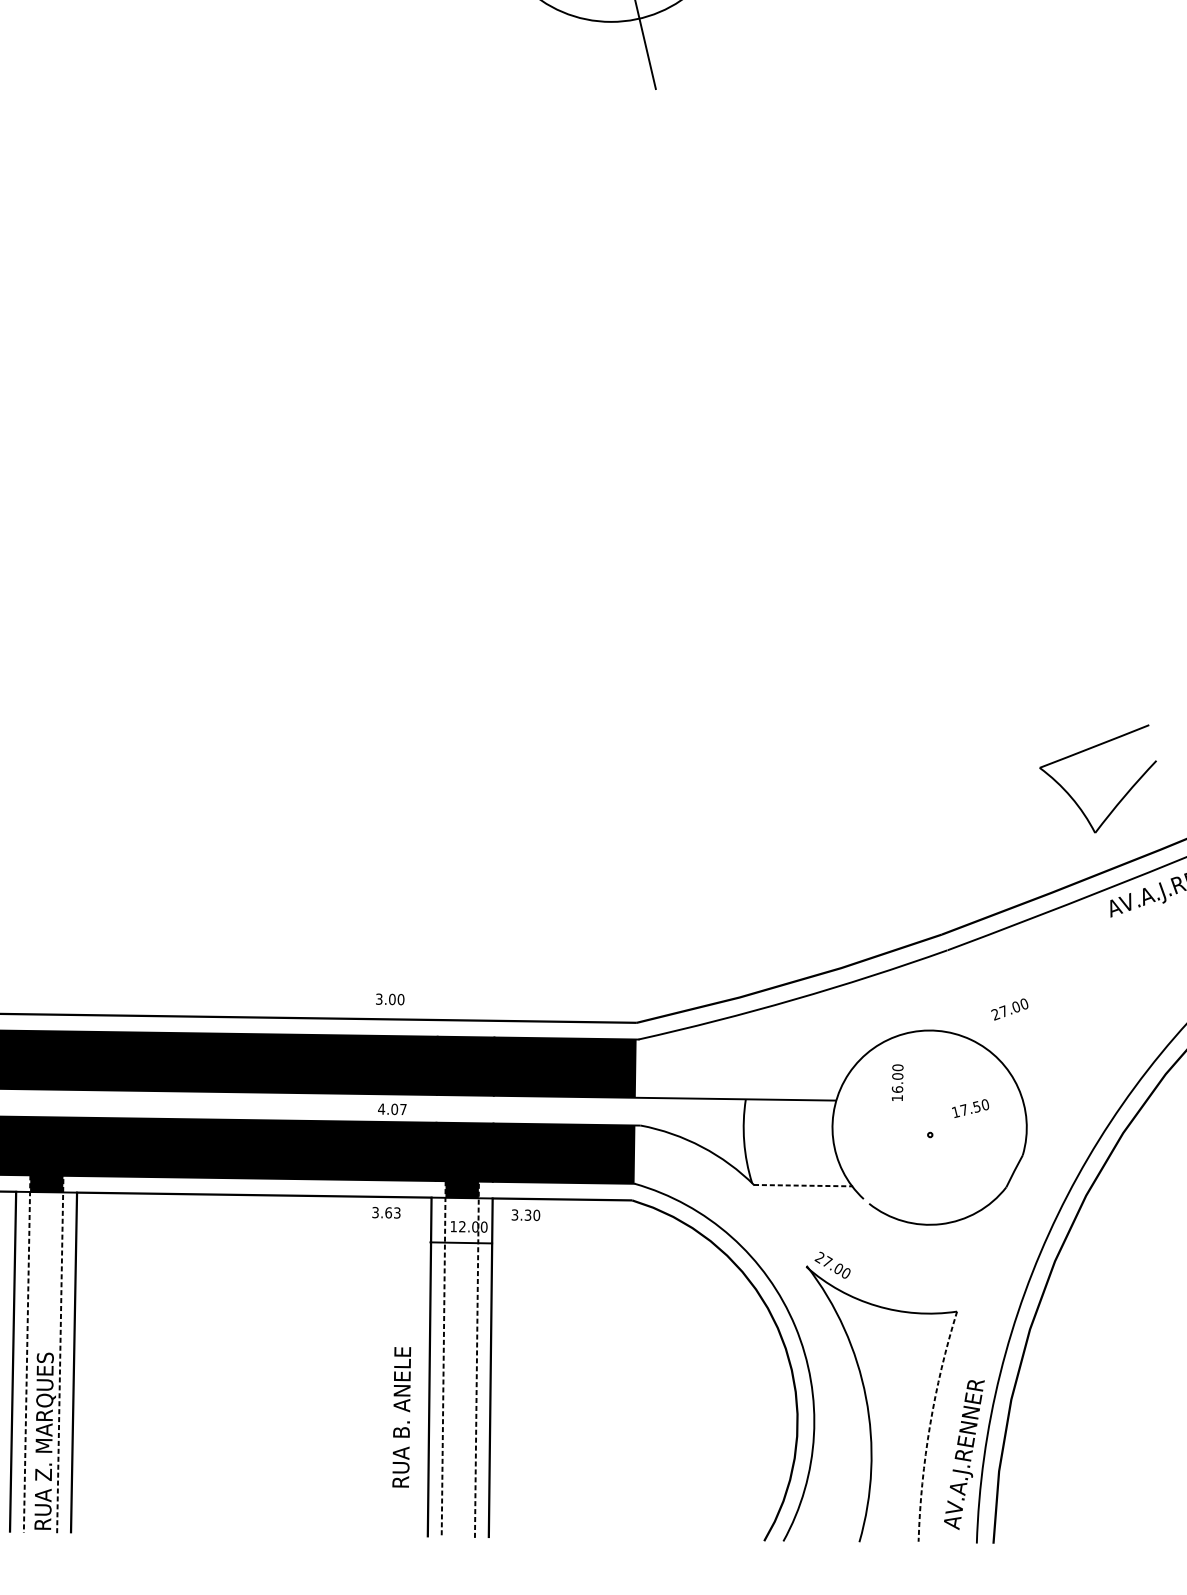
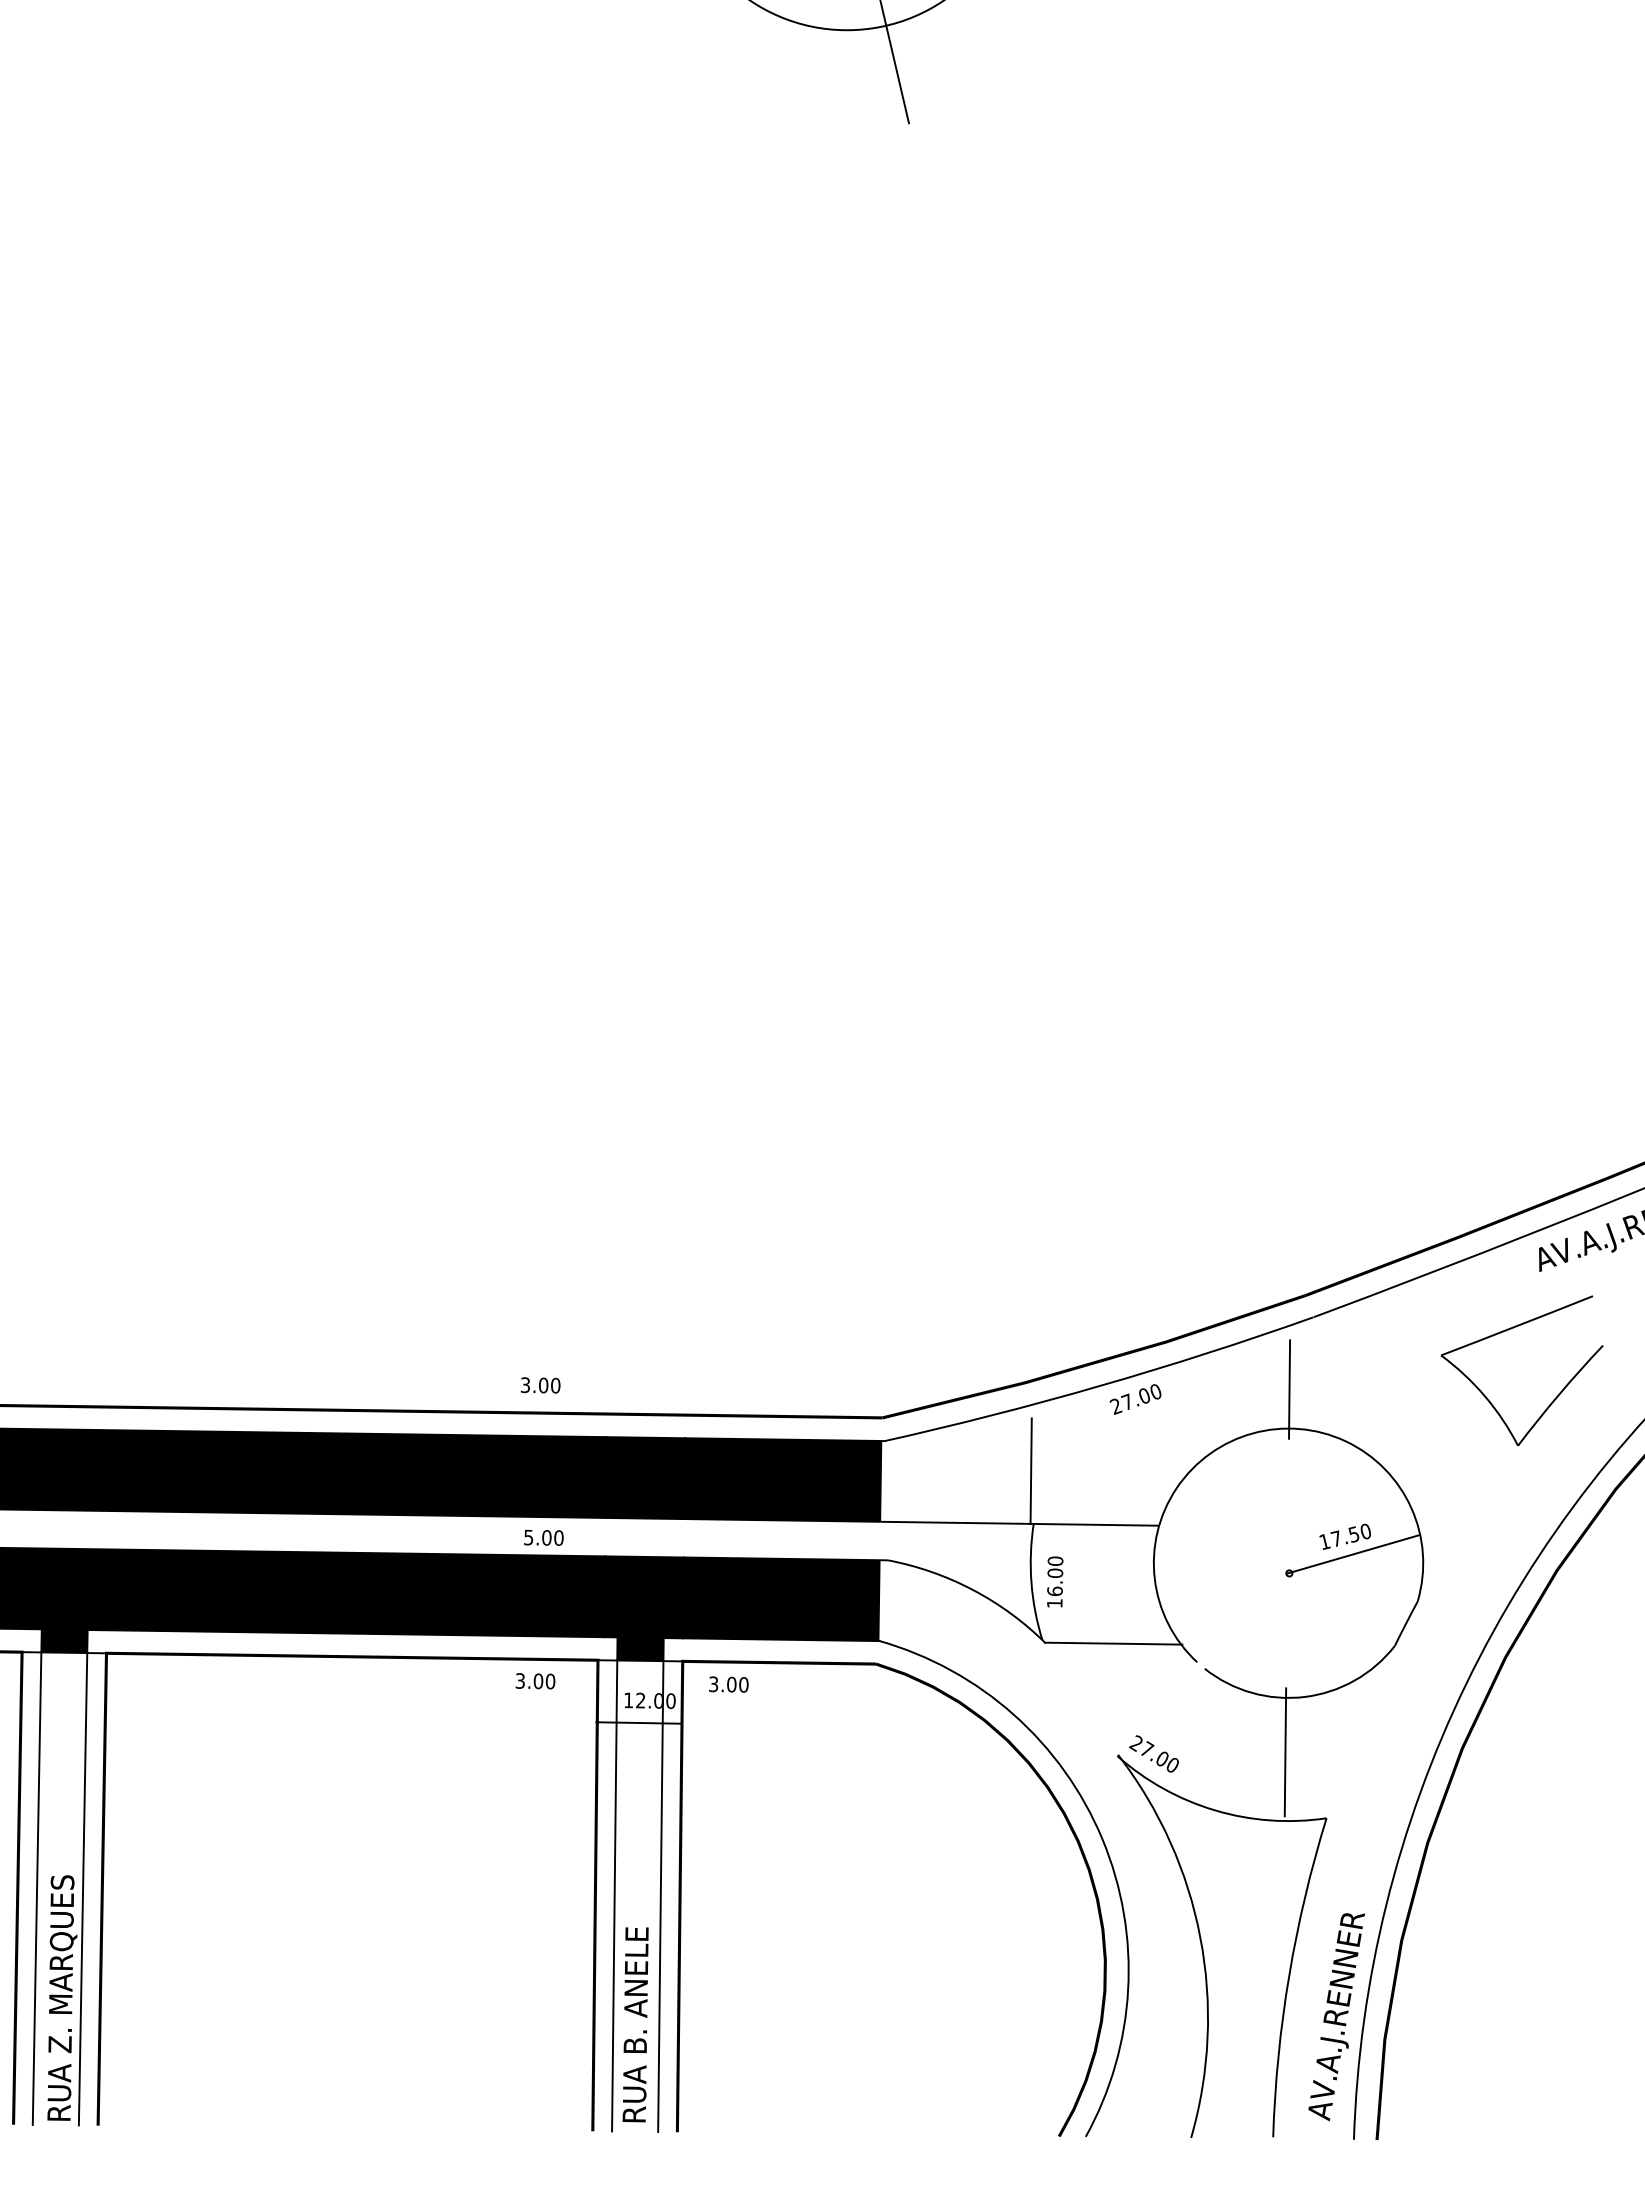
part: (1086, 750) -> (1506, 1331), moved
line: (930, 1002) -> (1289, 1389), added
text: (1009, 1009) -> (1135, 1399), moved
line: (743, 1060) -> (1030, 1470), added
text: (897, 1082) -> (1055, 1581), moved
text: (392, 1109) -> (543, 1537), 4.07 -> 5.00
line: (975, 1121) -> (1352, 1554), added
line: (803, 1185) -> (1113, 1643), dashed -> solid
text: (392, 1212) -> (544, 1681), 3.63 -> 3.00
text: (527, 1215) -> (731, 1684), 3.30 -> 3.00
line: (927, 1264) -> (1285, 1752), added
line: (27, 1354) -> (37, 1877), dashed -> solid
line: (60, 1354) -> (83, 1877), dashed -> solid
line: (443, 1359) -> (614, 1884), dashed -> solid
line: (476, 1360) -> (660, 1885), dashed -> solid
text: (401, 1417) -> (635, 2024), moved
arc: (930, 1425) -> (1289, 1975), dashed -> solid

